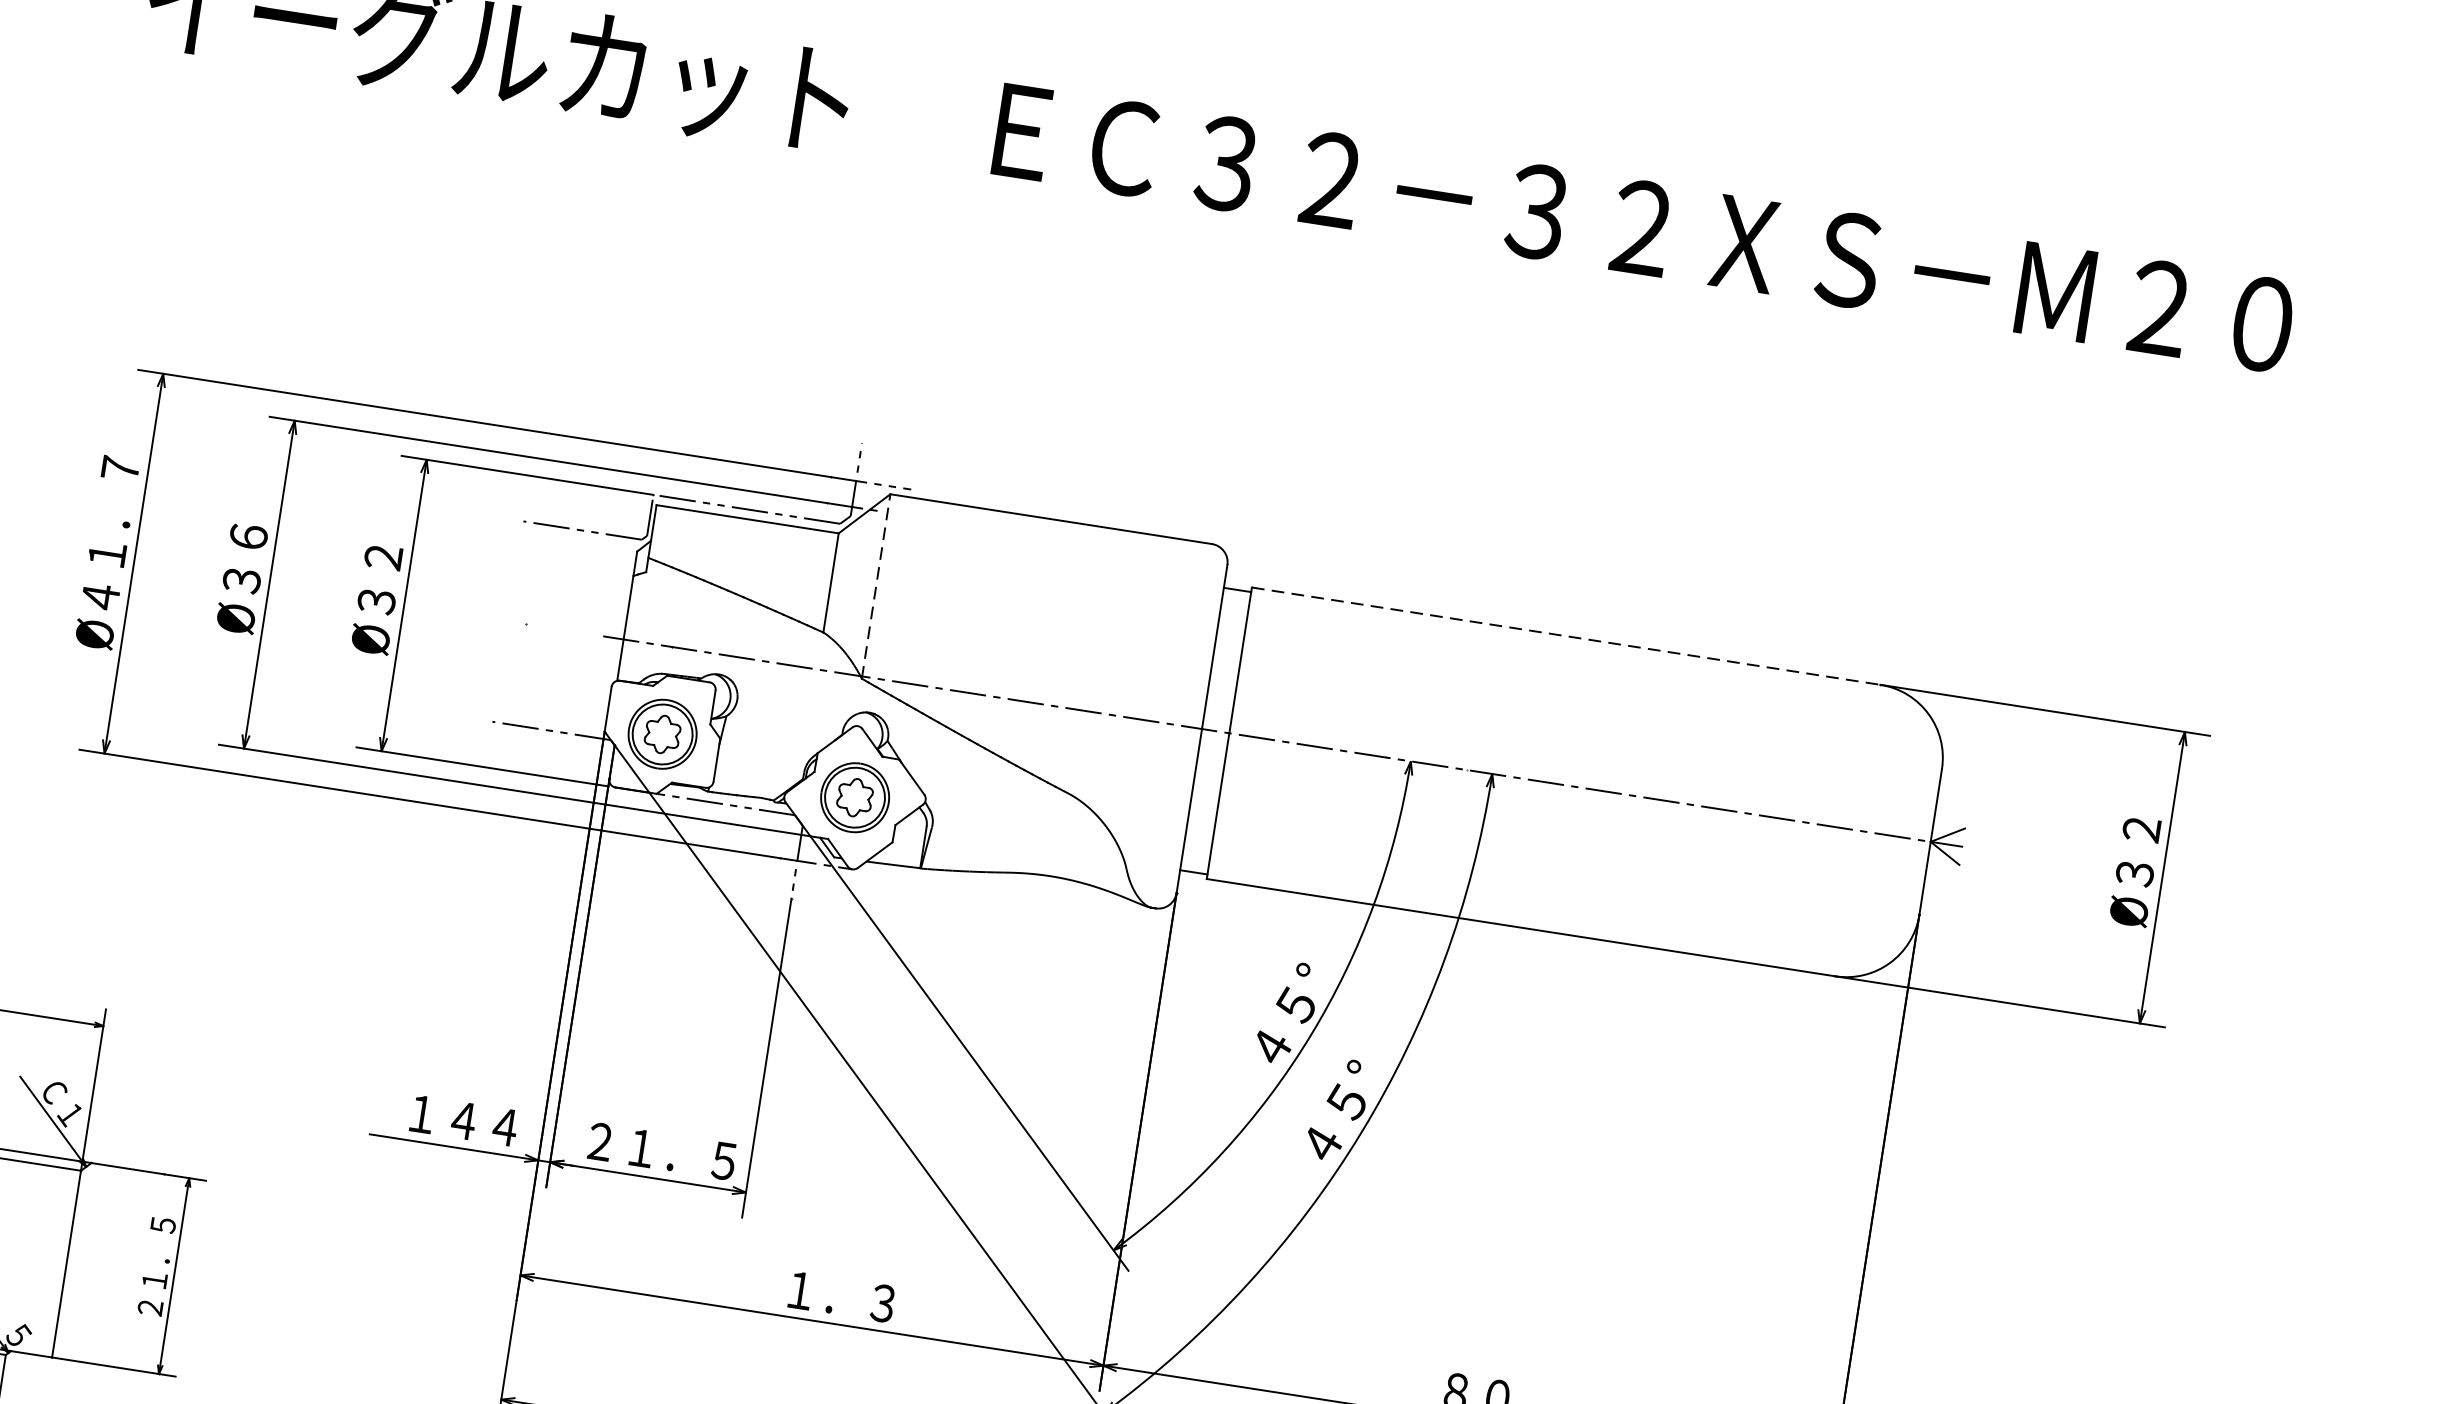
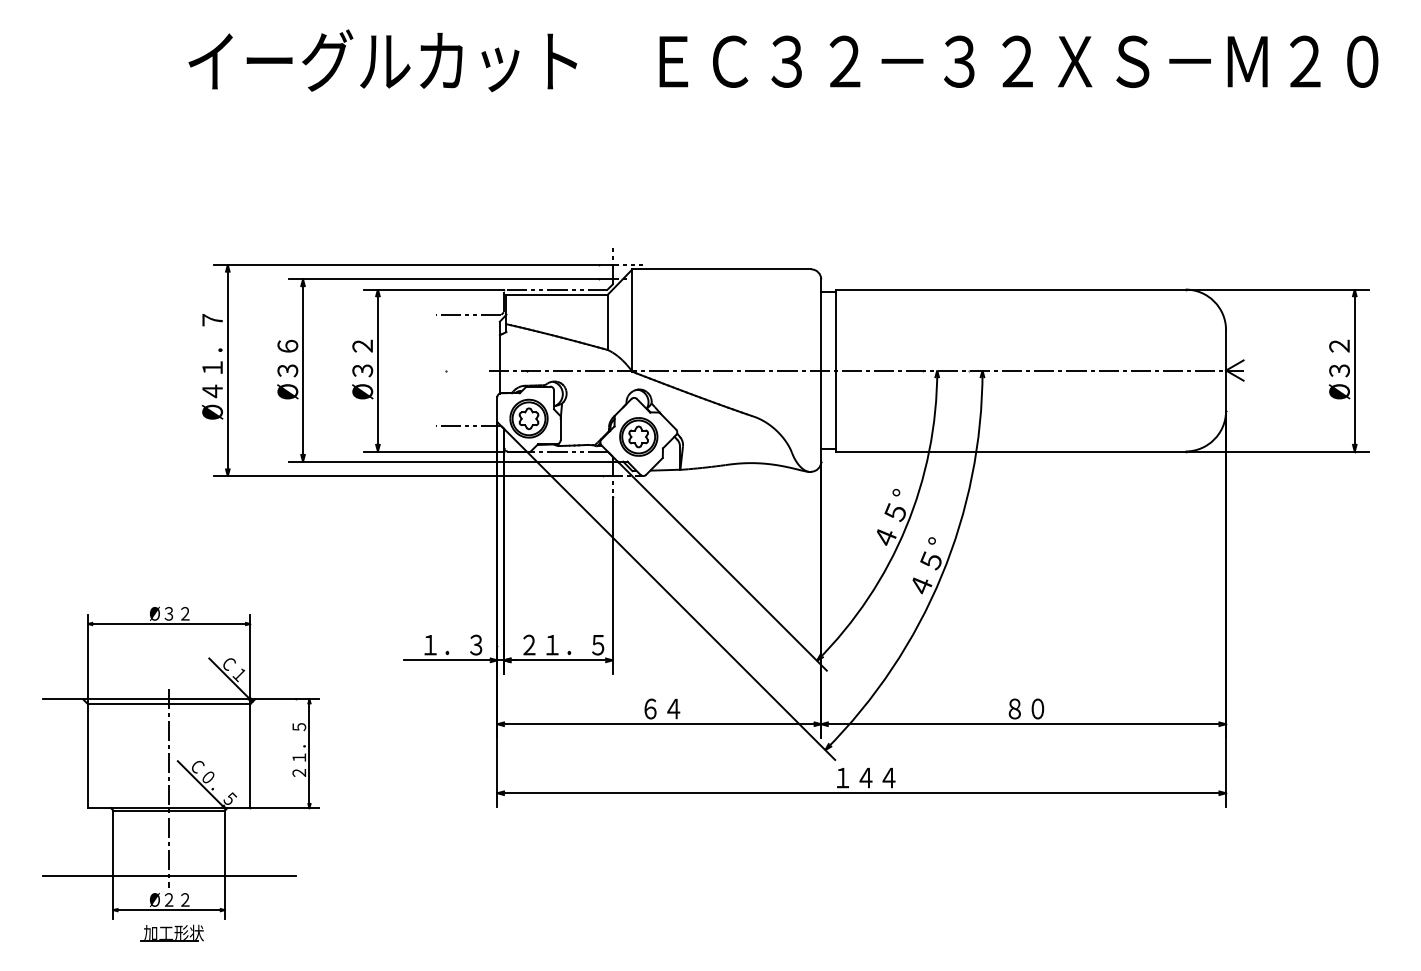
line: (876, 586) -> (632, 320), dashed -> solid
line: (1565, 635) -> (1010, 289), dashed -> solid
text: (483, 1122) -> (464, 644), １４４ -> １．３
text: (841, 1296) -> (673, 708), １．３ -> ６４

